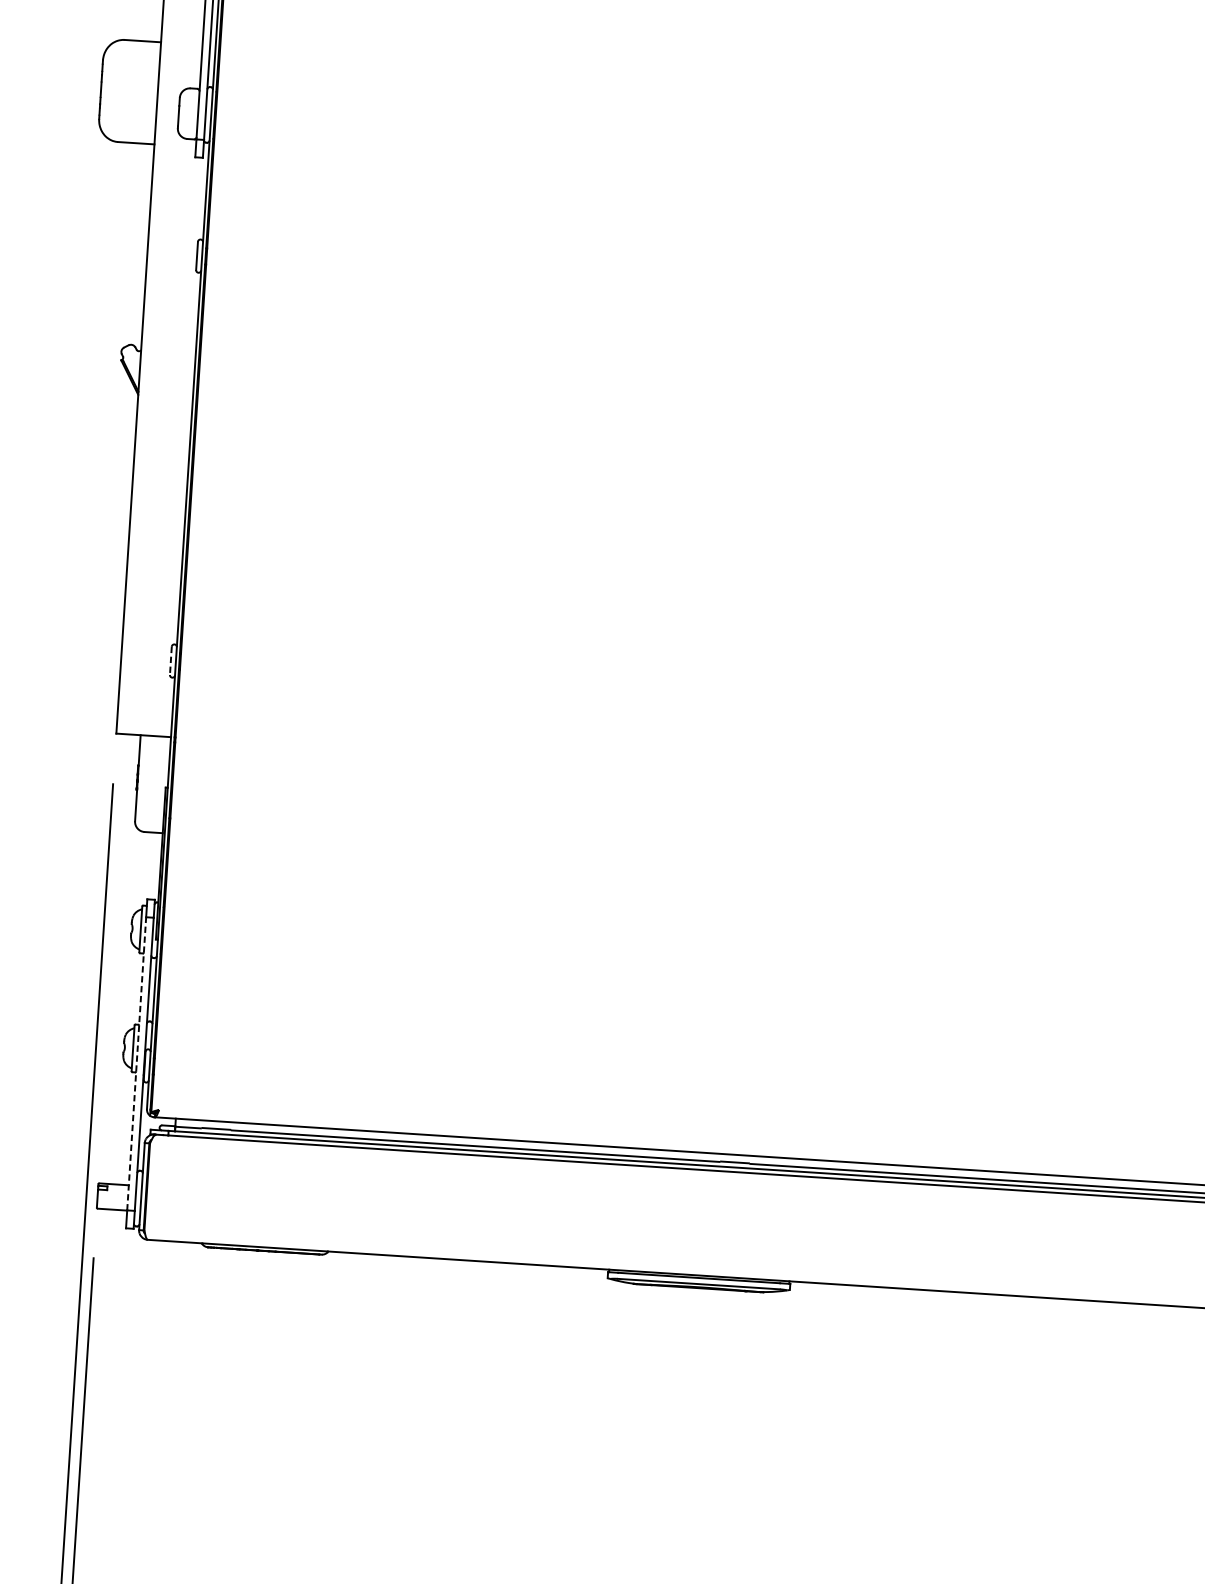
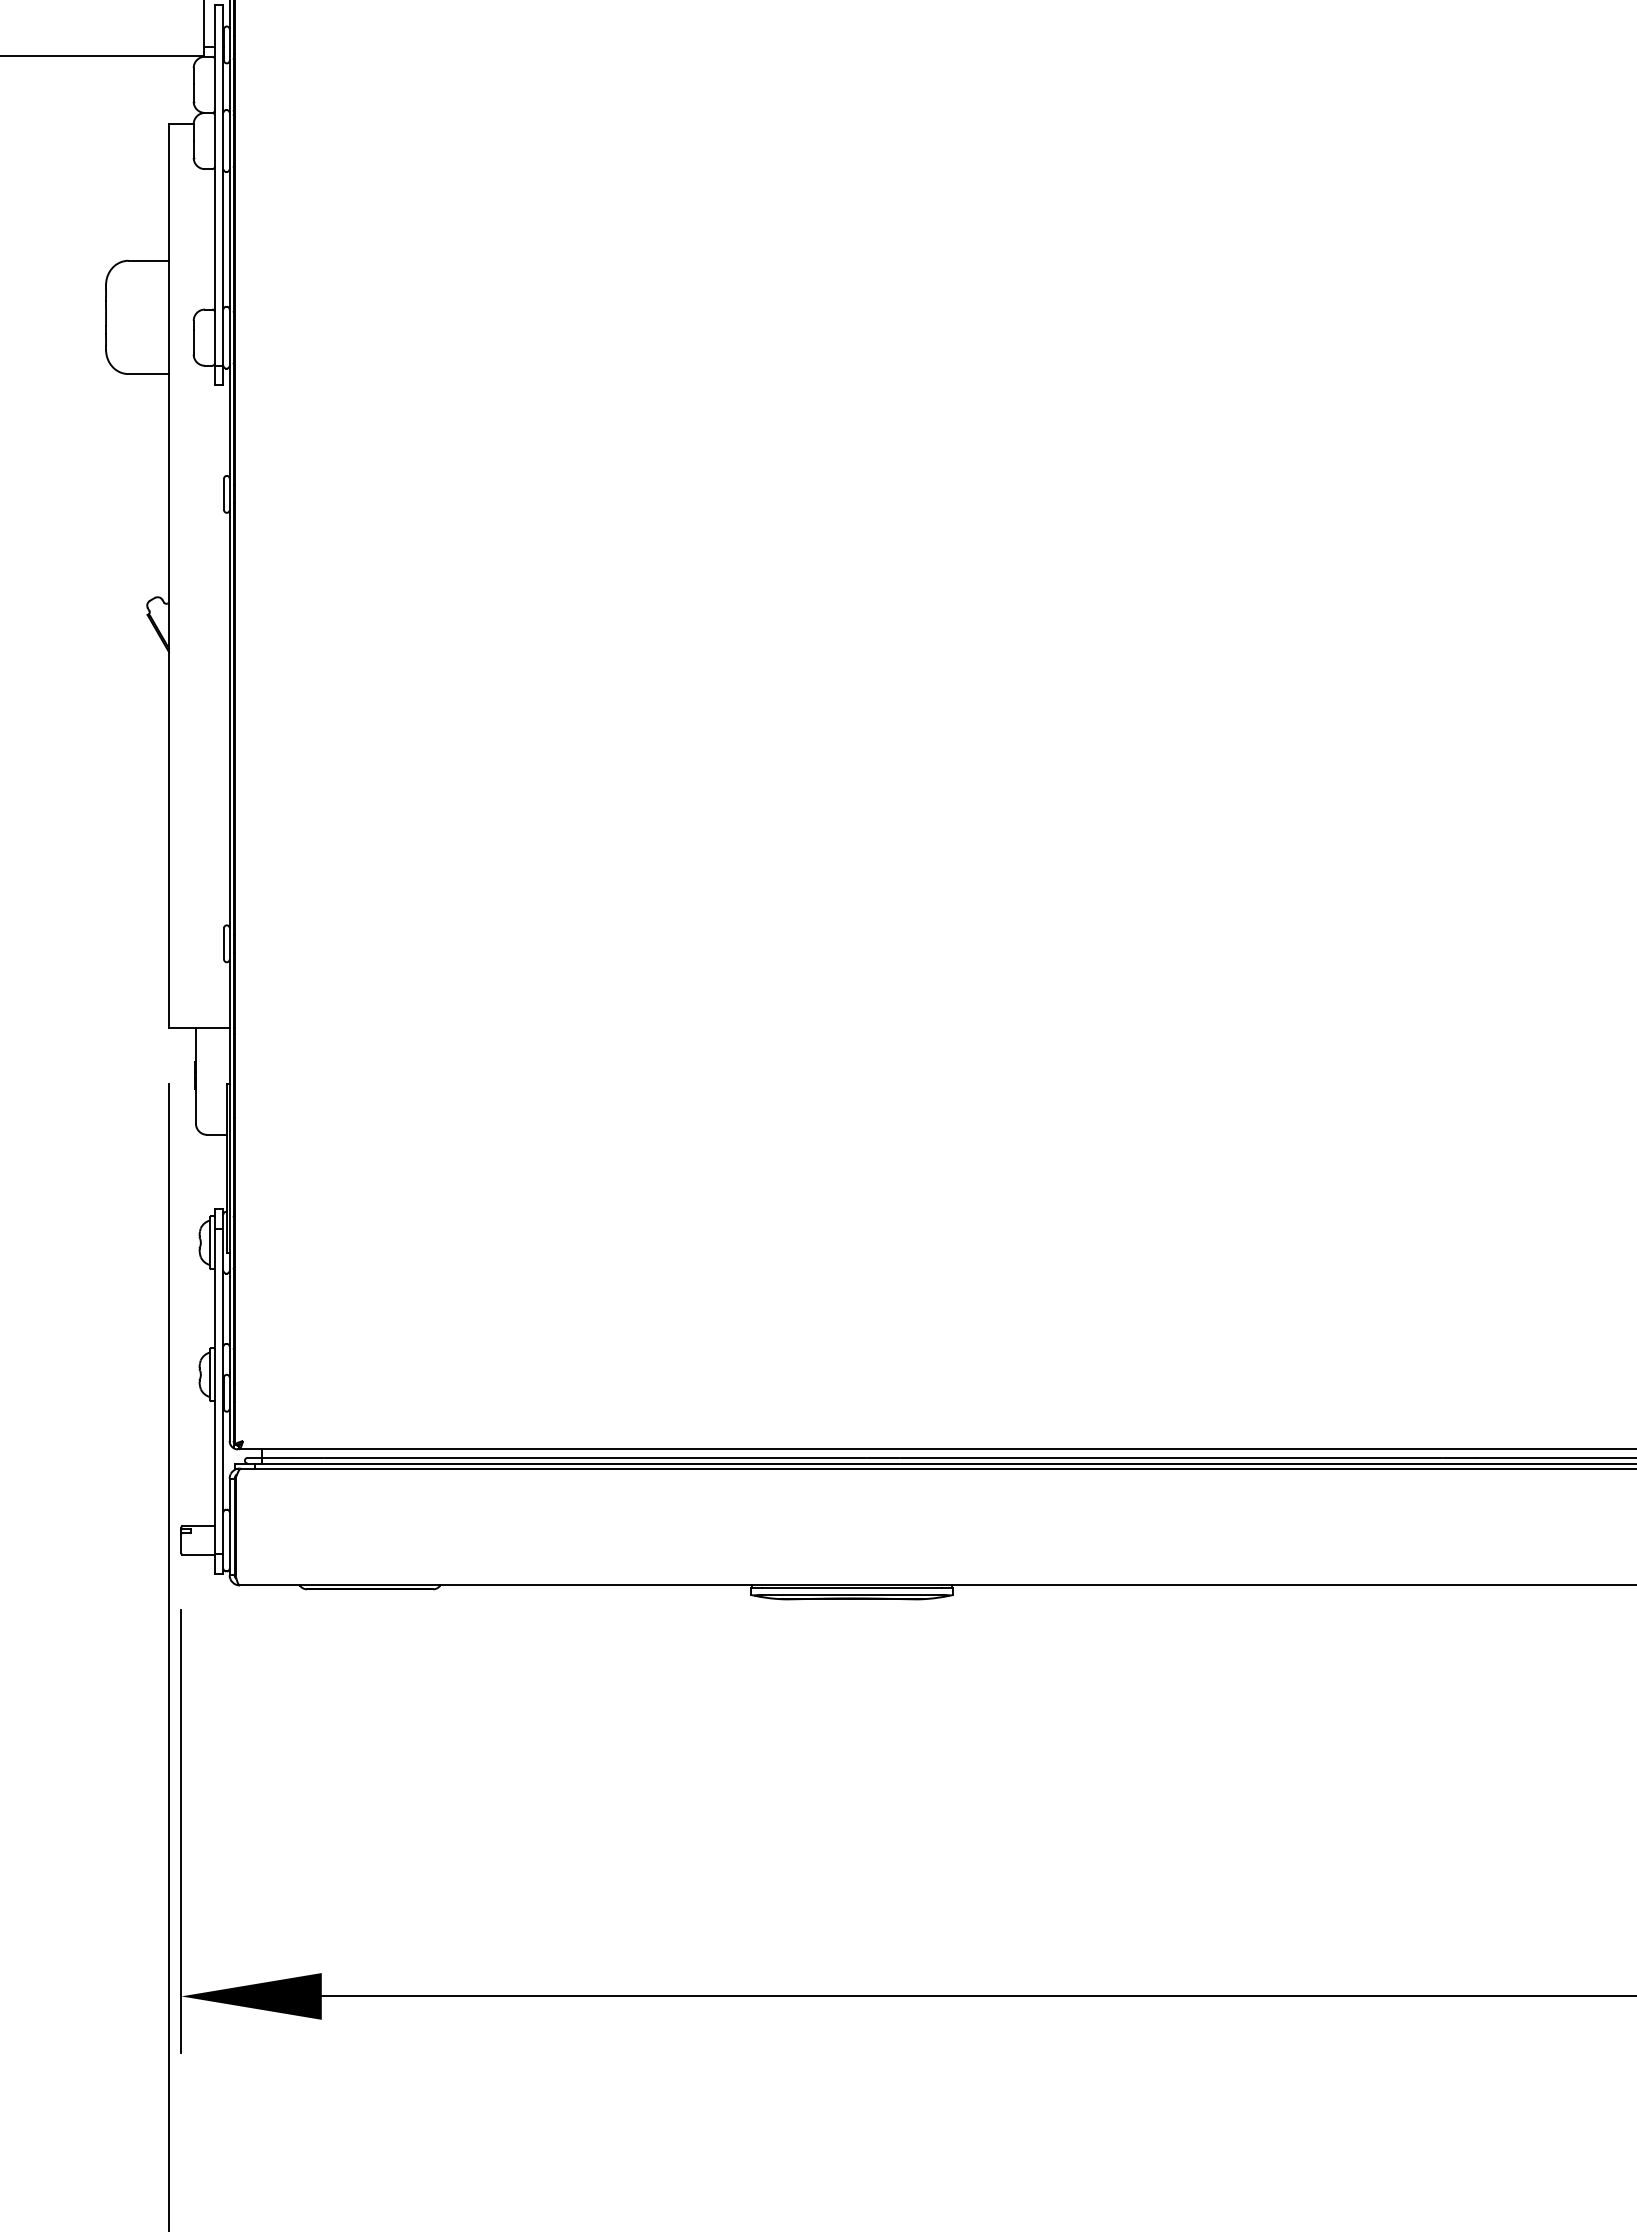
line: (171, 660) -> (224, 943), dashed -> solid
line: (137, 1063) -> (215, 1391), dashed -> solid

